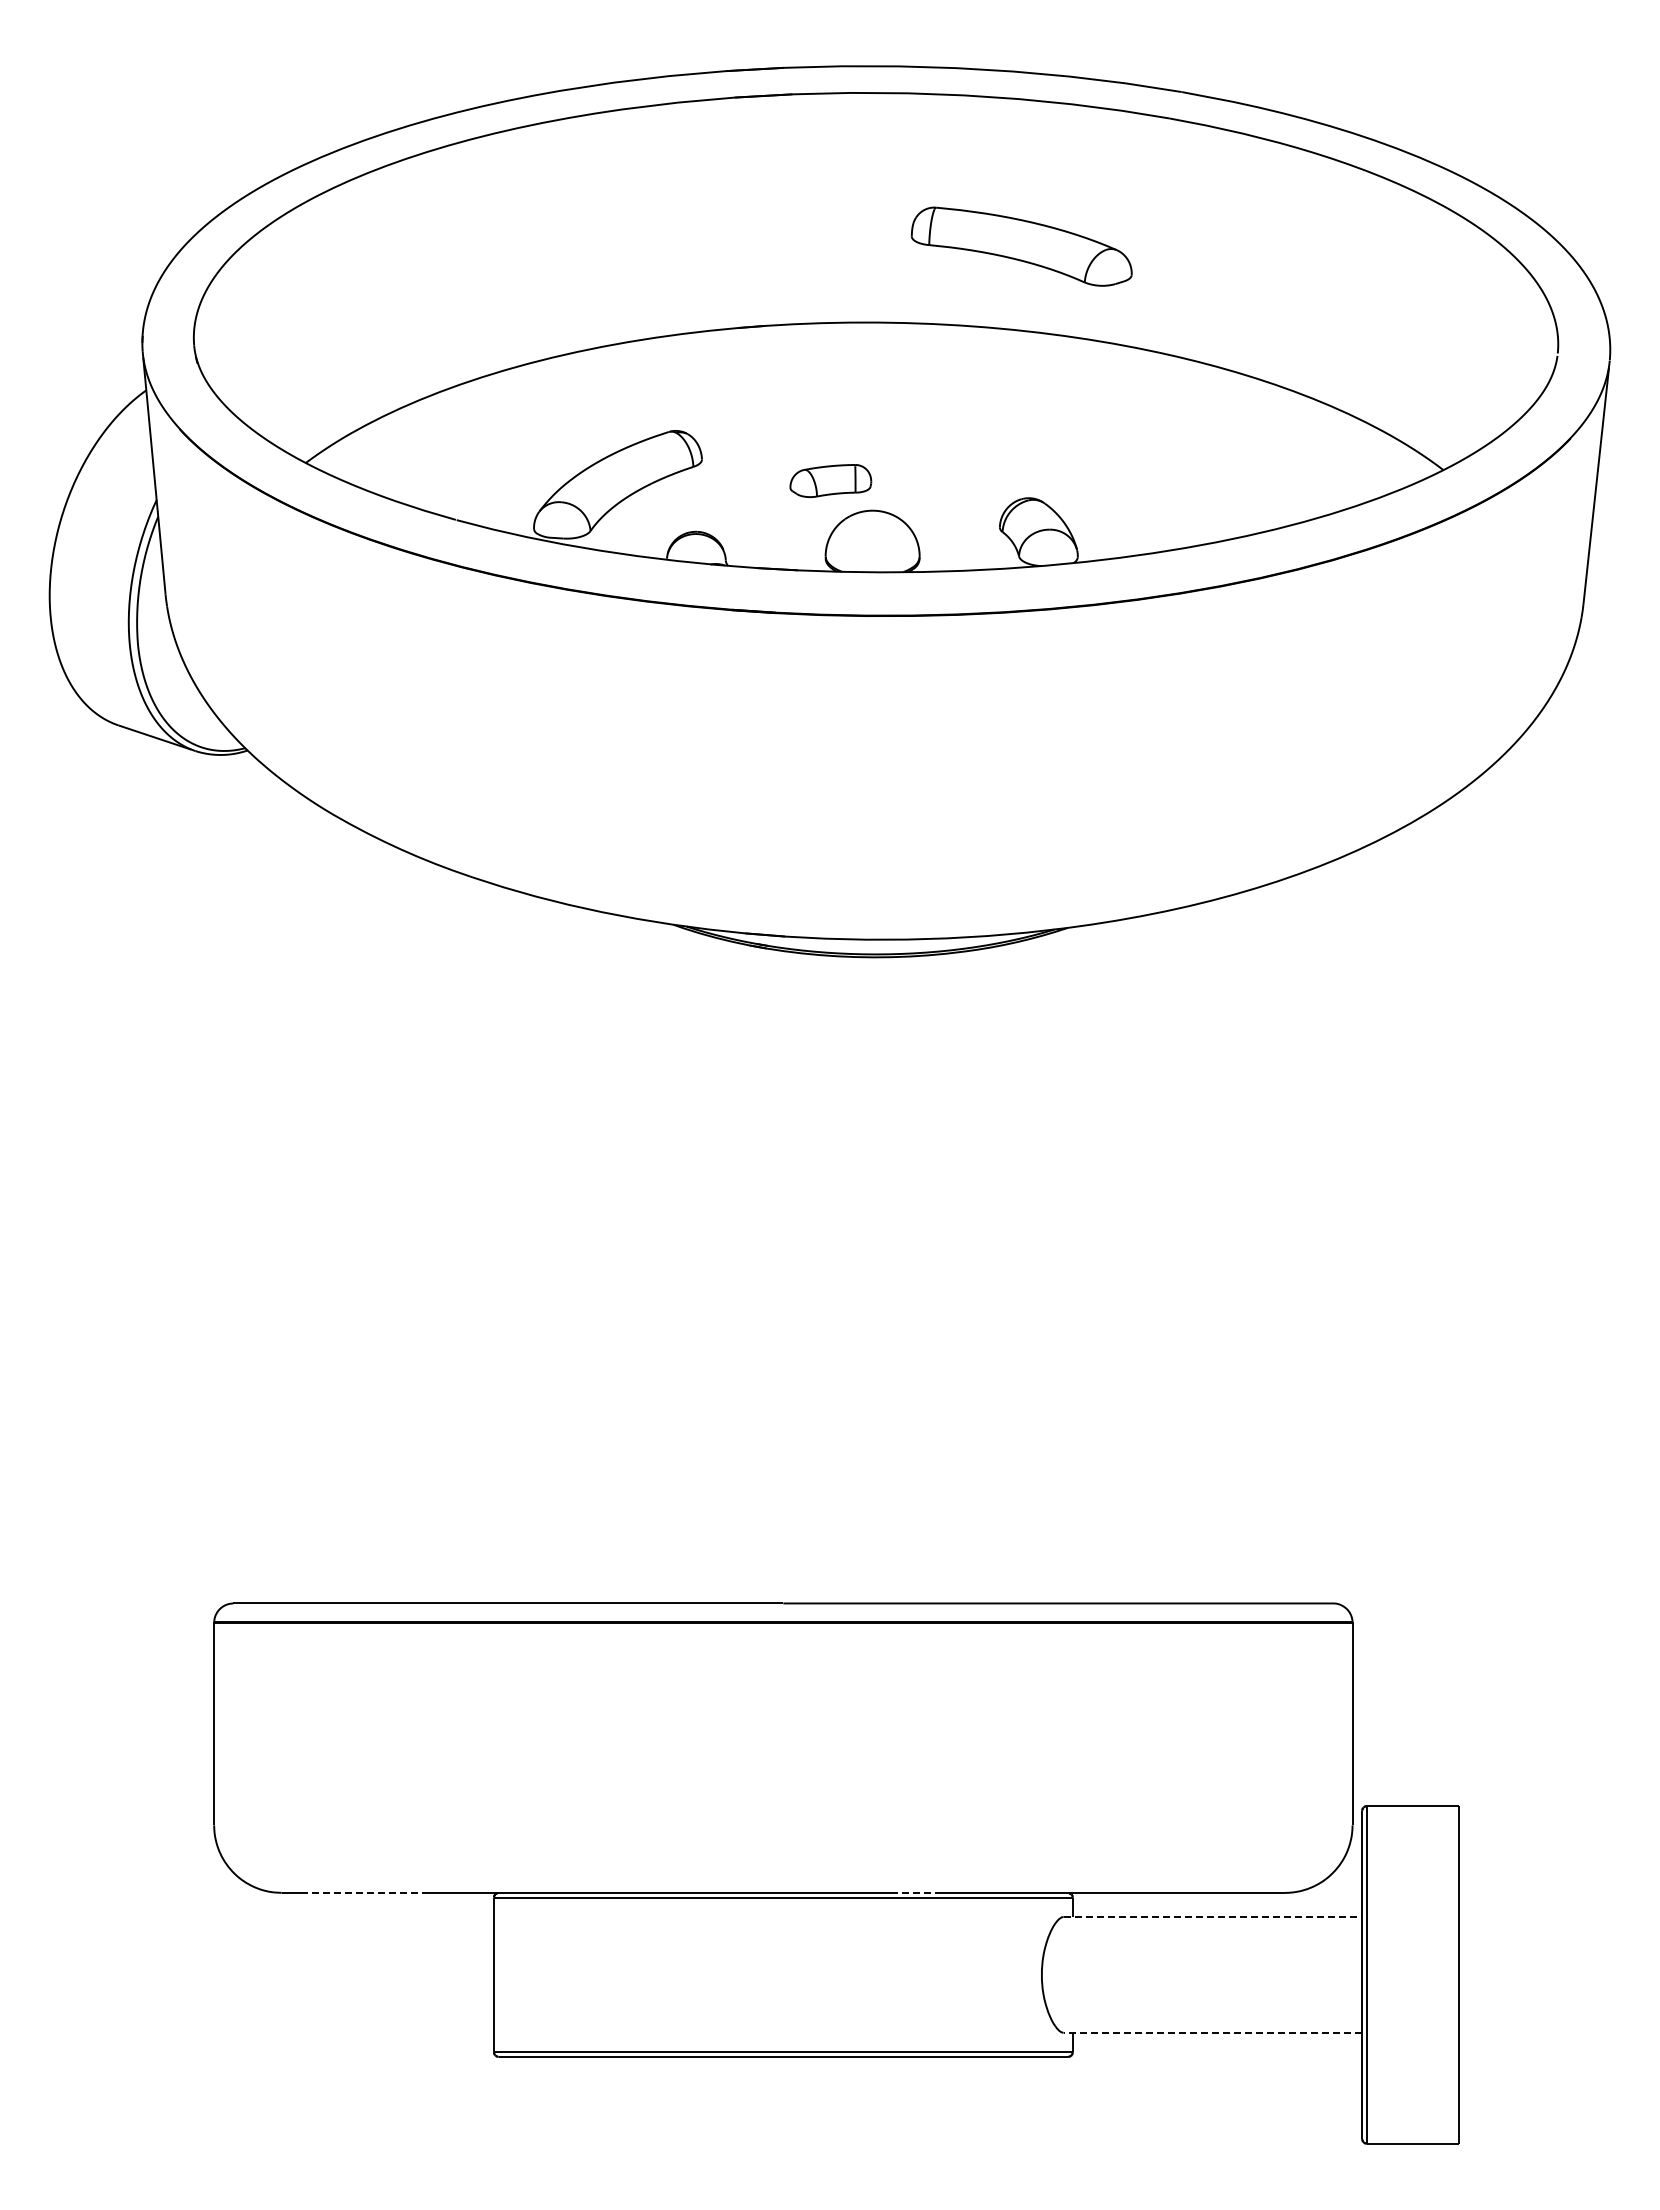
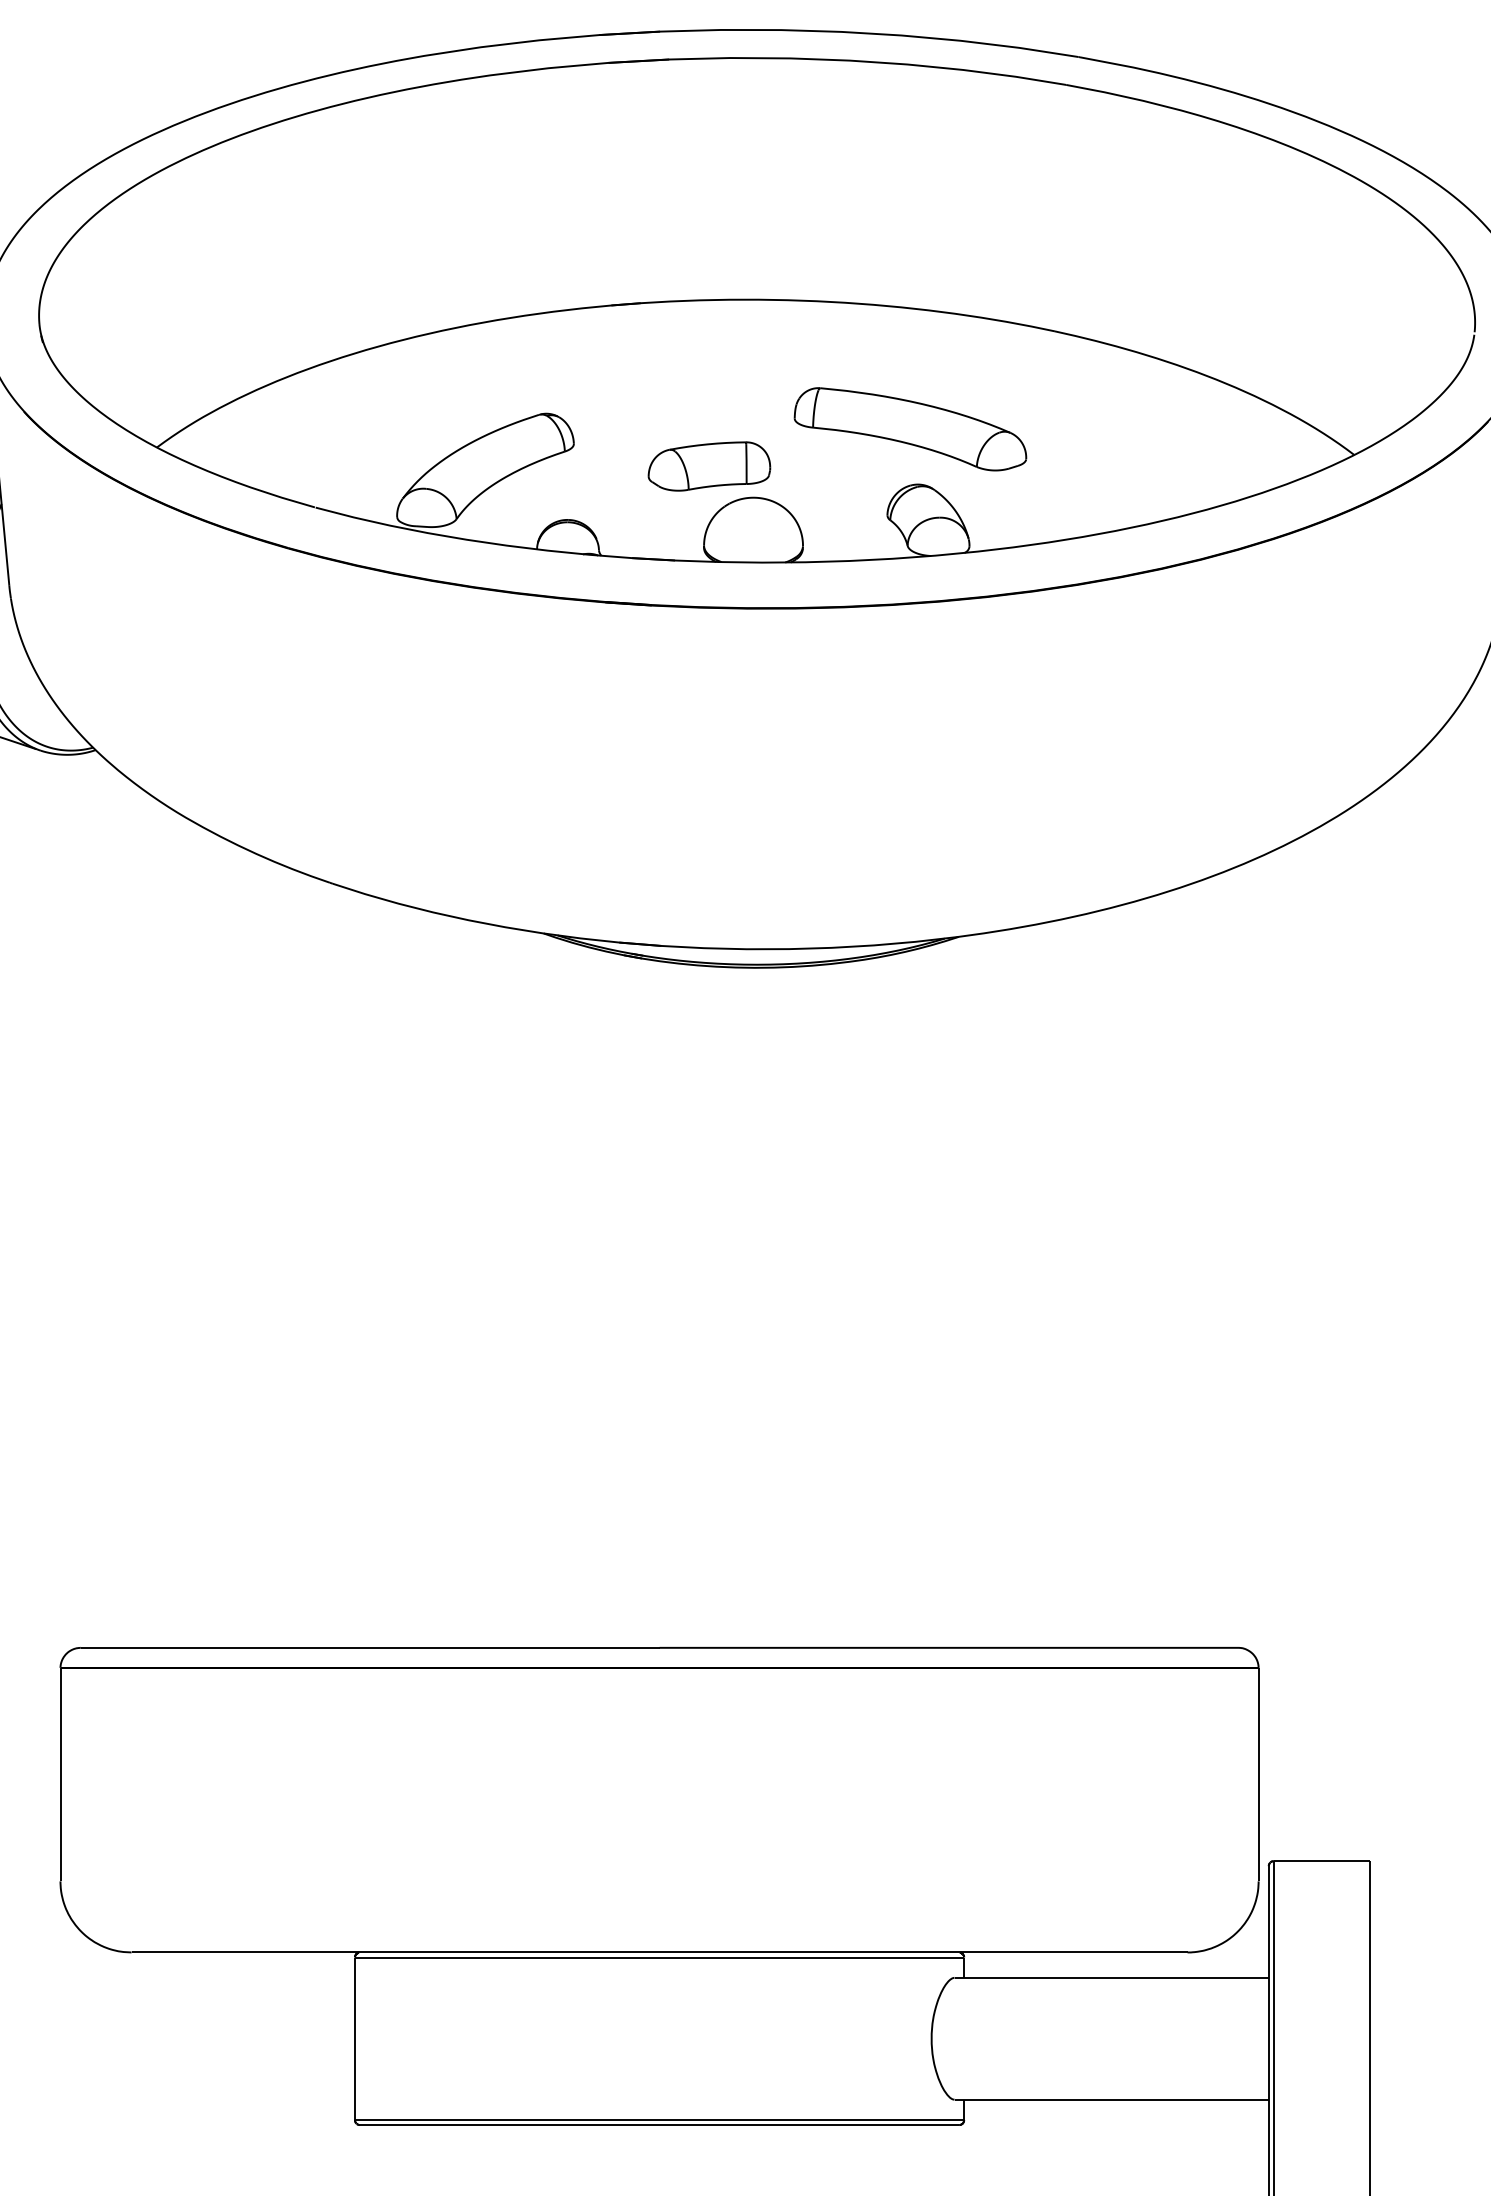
part: (1021, 246) -> (910, 429), moved
part: (830, 480) -> (709, 465), size x1.43
line: (364, 1892) -> (218, 1952), dashed -> solid
line: (916, 1892) -> (799, 1952), dashed -> solid
line: (1213, 1916) -> (1112, 1977), dashed -> solid
line: (1212, 2032) -> (1111, 2099), dashed -> solid

